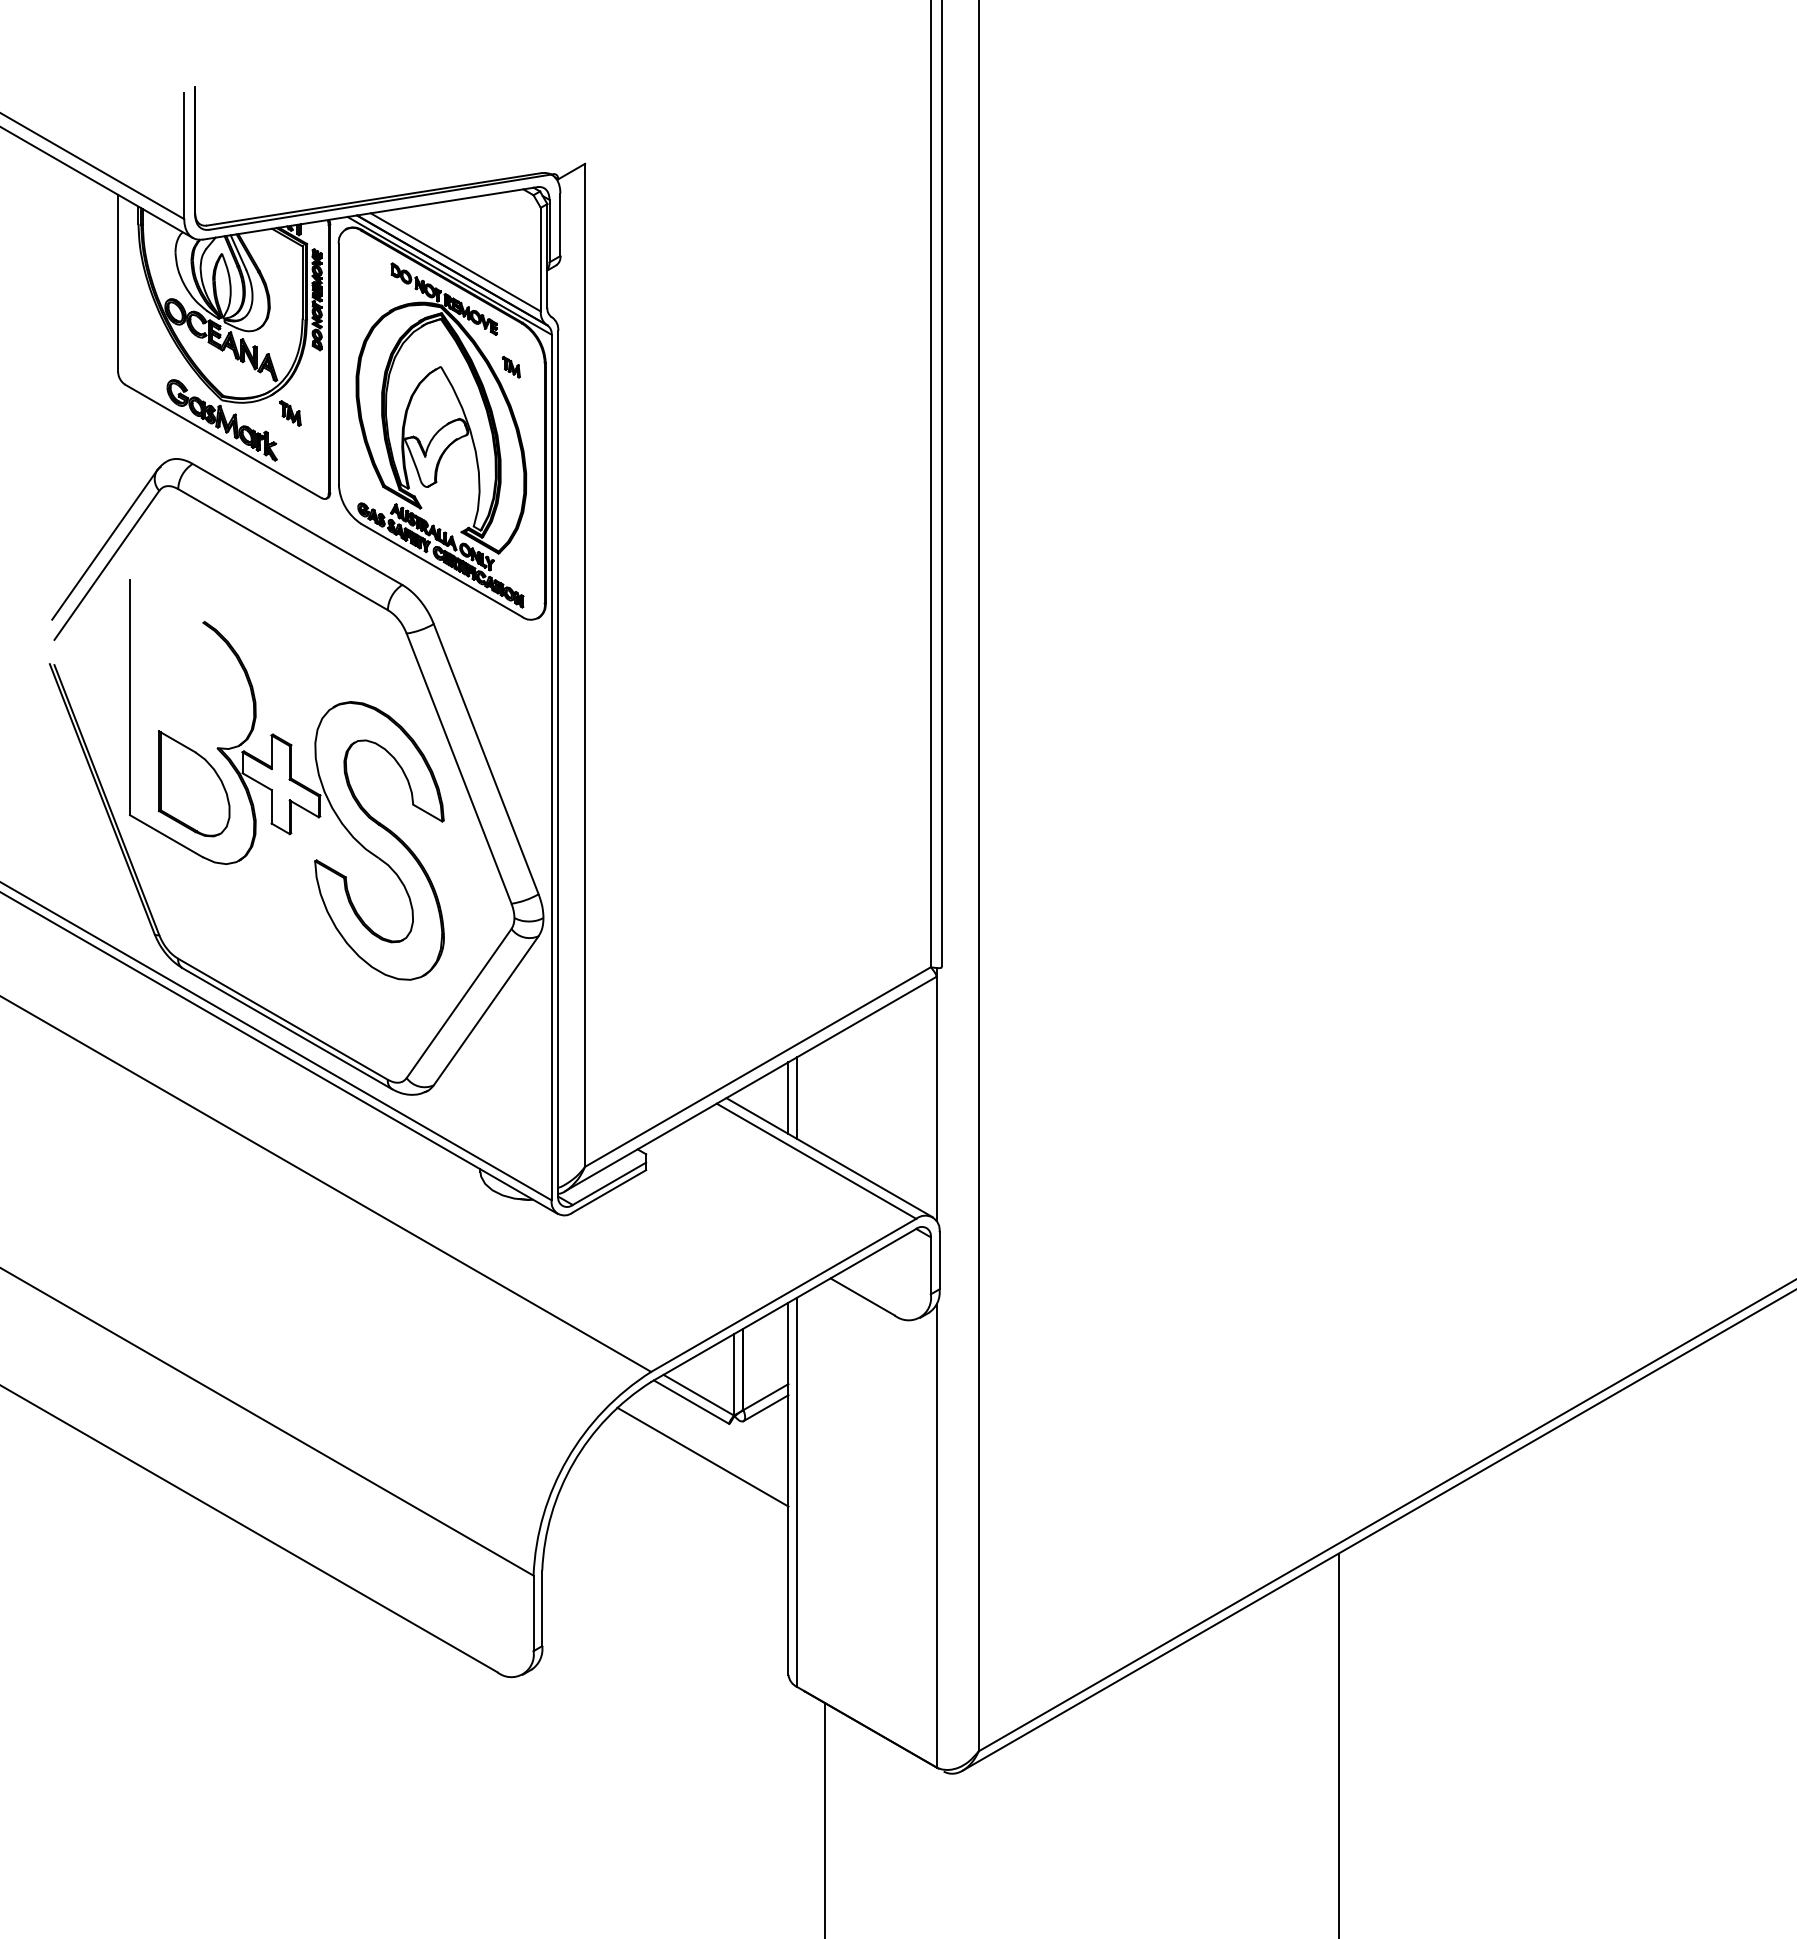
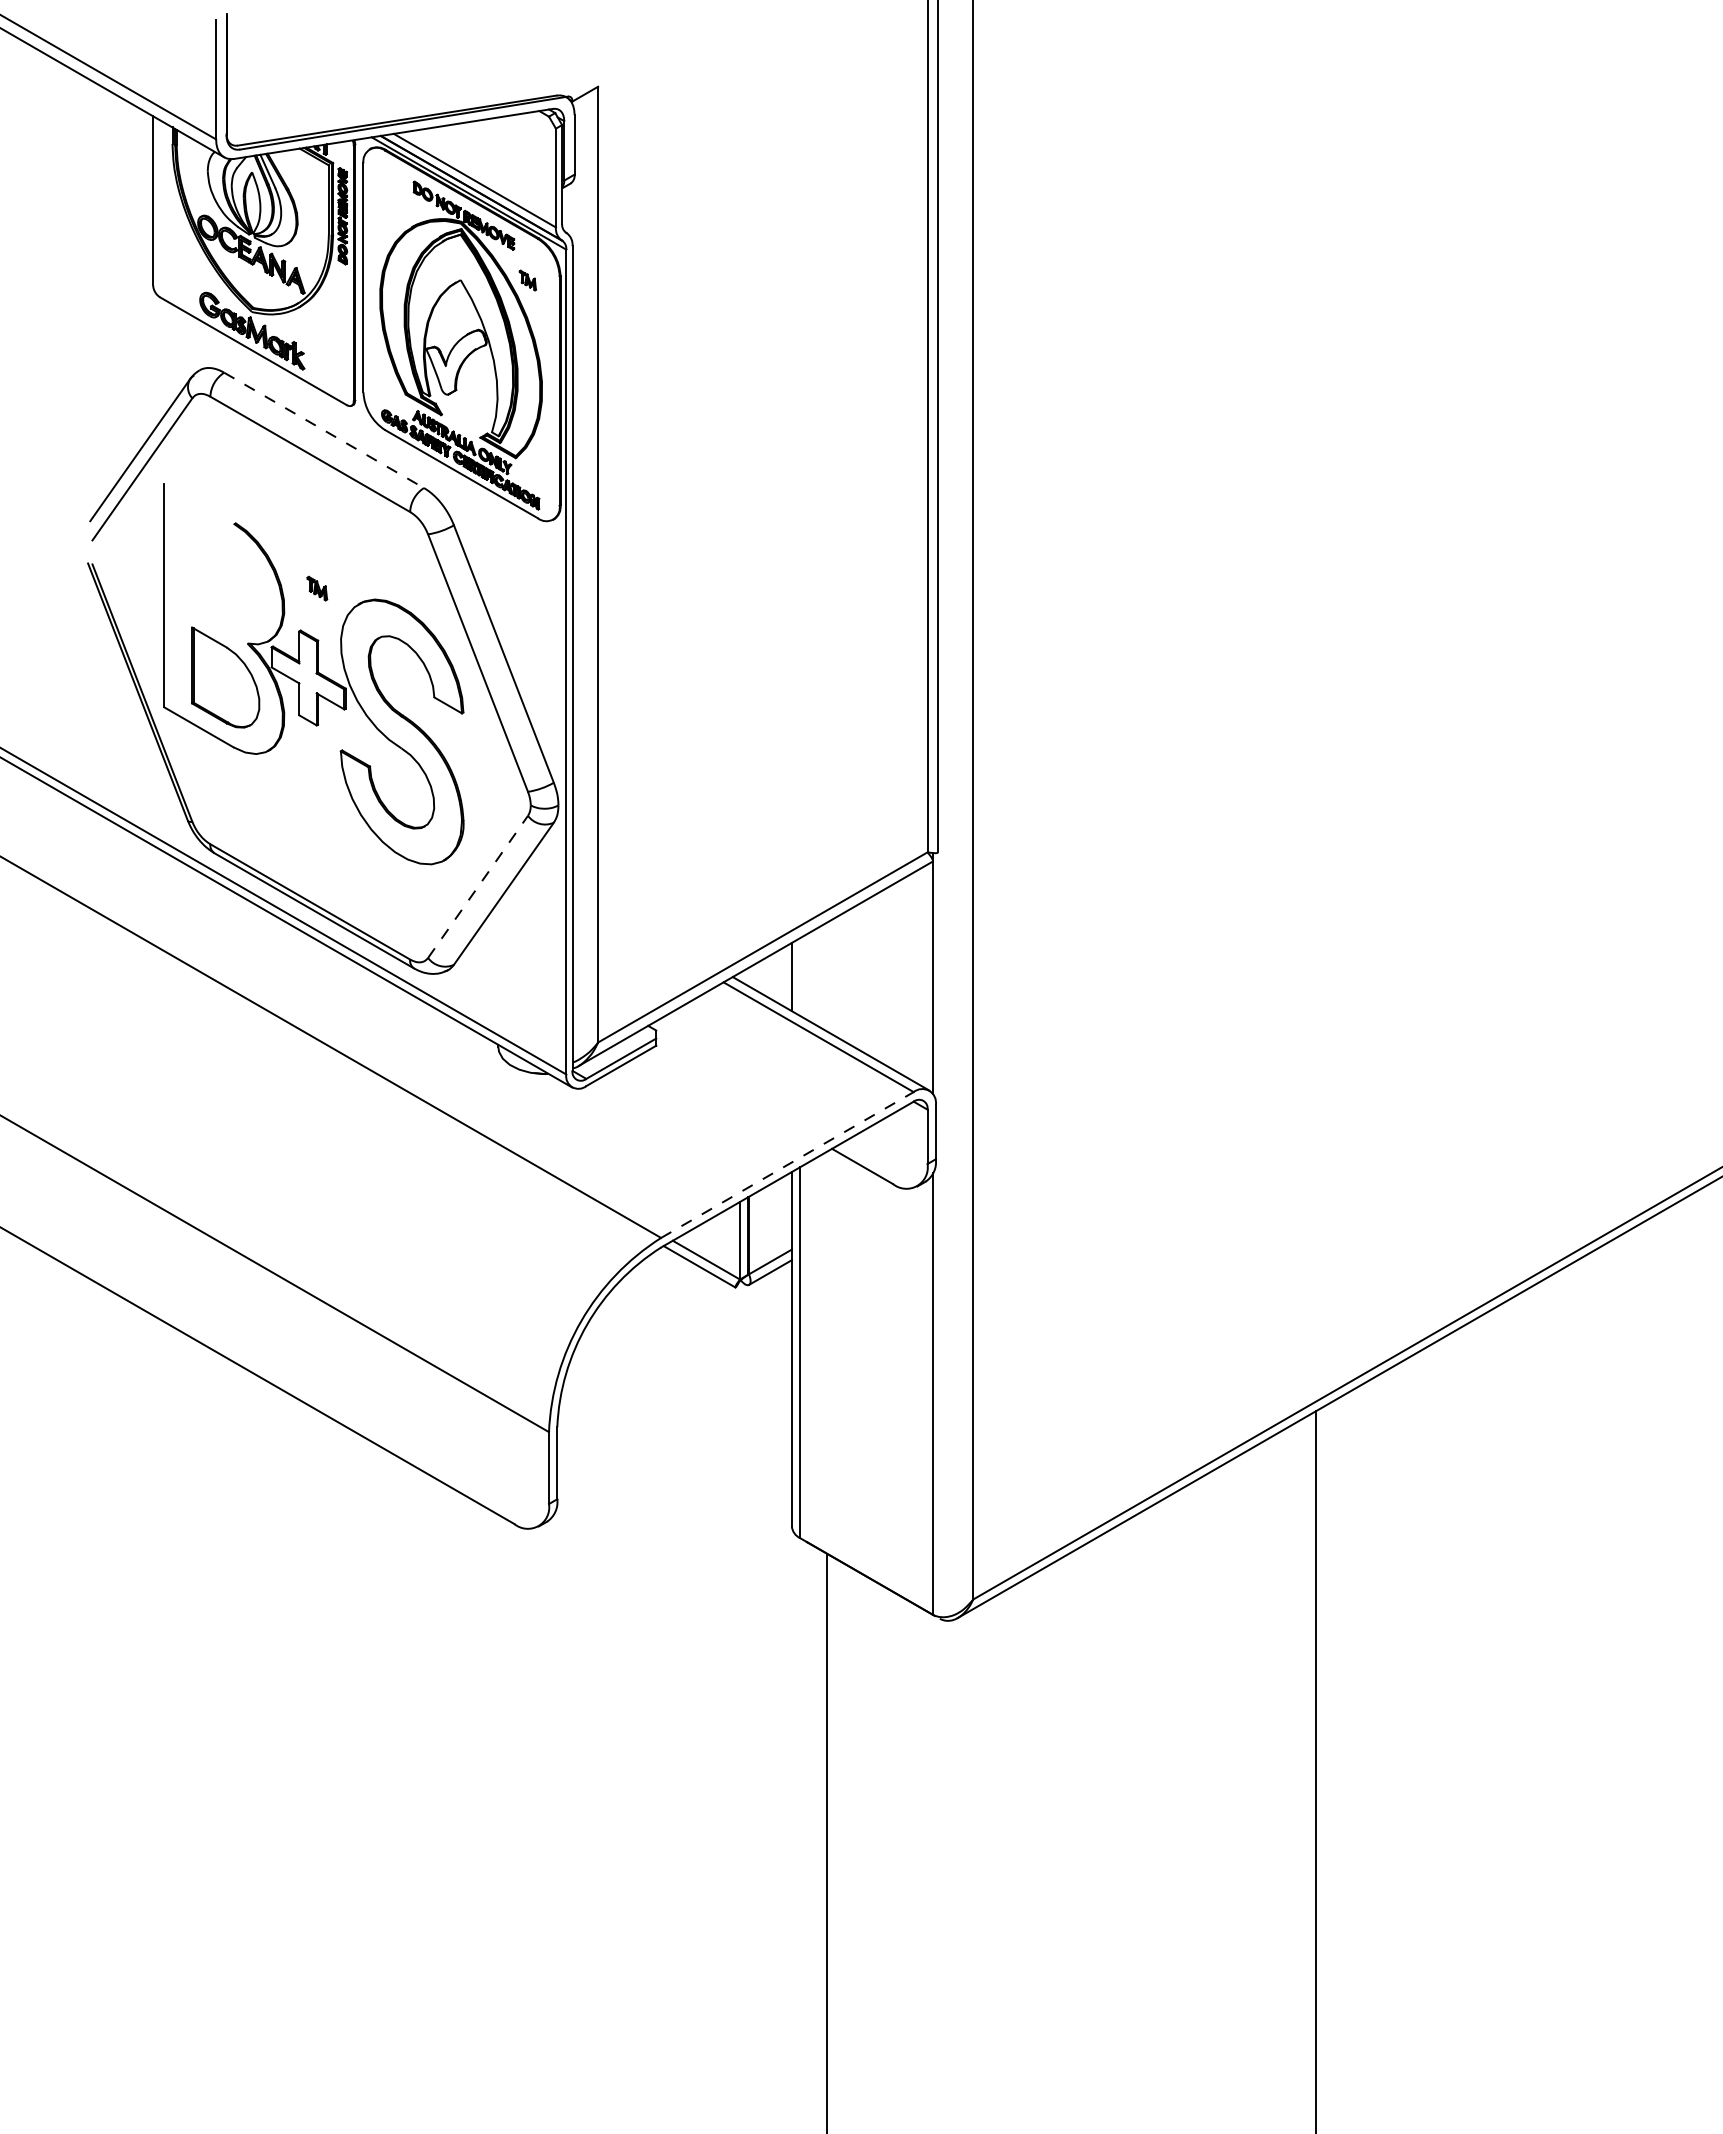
part: (290, 413) -> (317, 588), moved
line: (297, 524) -> (324, 430), solid -> dashed
line: (459, 1003) -> (478, 886), solid -> dashed
line: (797, 1097) -> (800, 976), removed
line: (783, 1295) -> (787, 1165), solid -> dashed
line: (701, 1457) -> (709, 1319), removed

